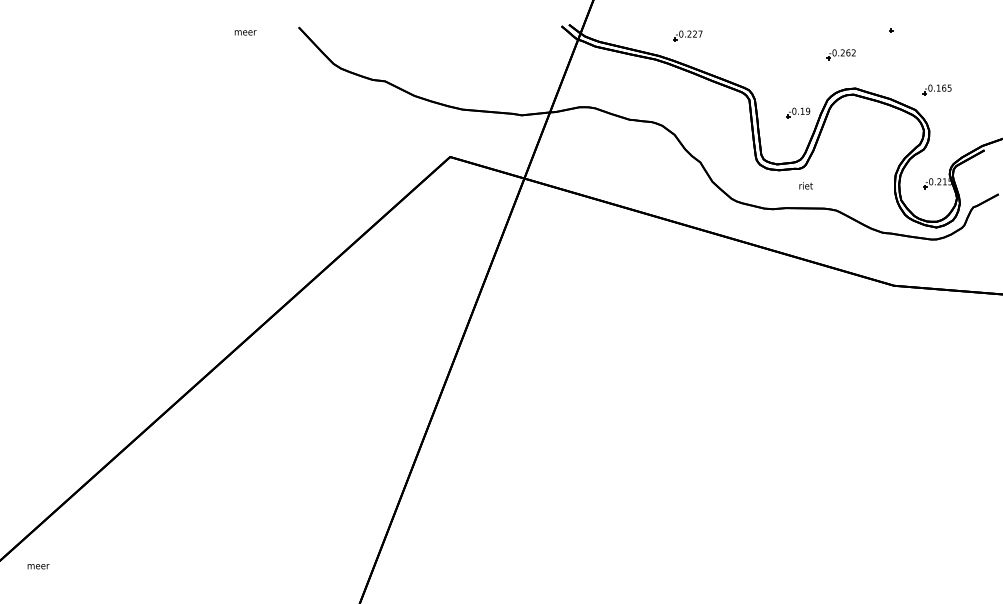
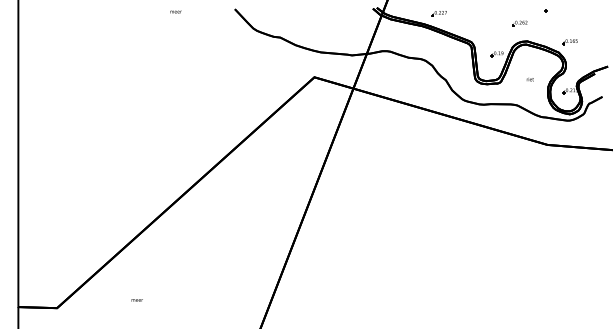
text: (244, 31) -> (175, 11), moved
text: (804, 185) -> (529, 79), moved
text: (36, 566) -> (136, 300), moved

